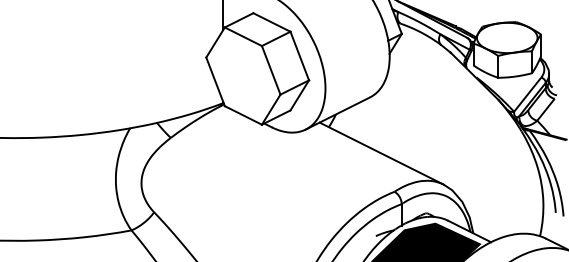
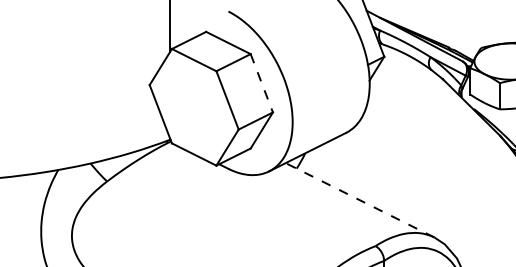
line: (299, 56) -> (261, 83), solid -> dashed
line: (381, 153) -> (359, 200), solid -> dashed

